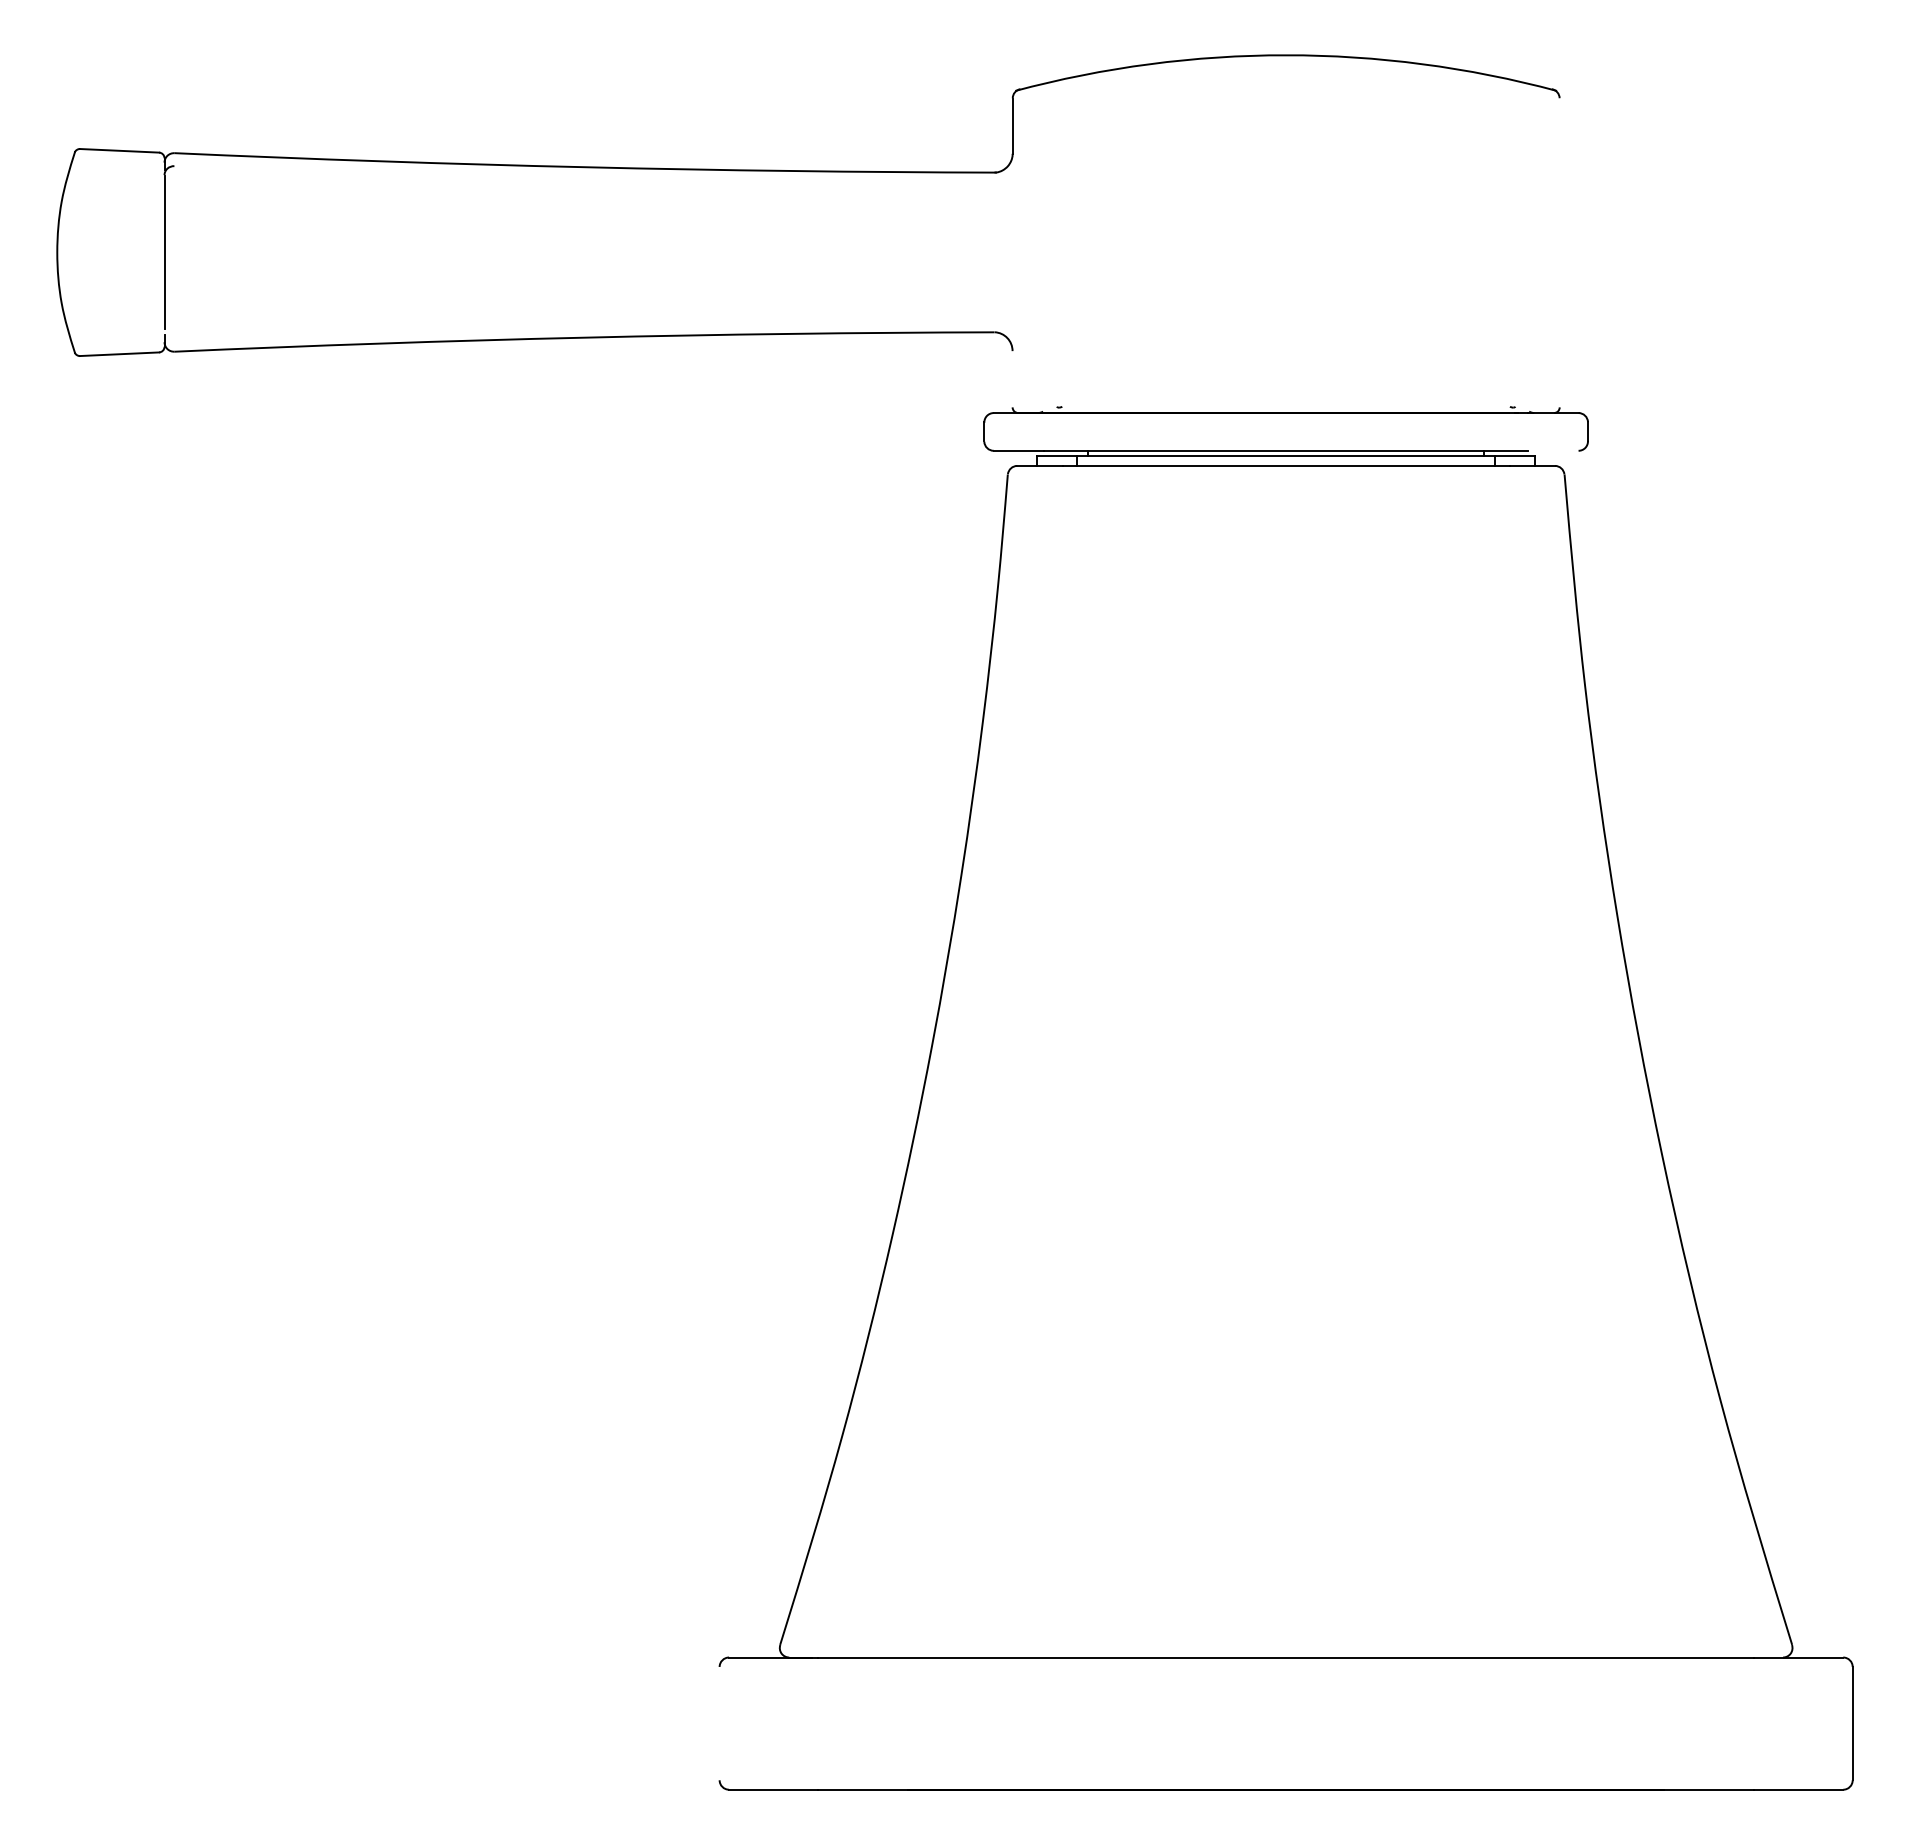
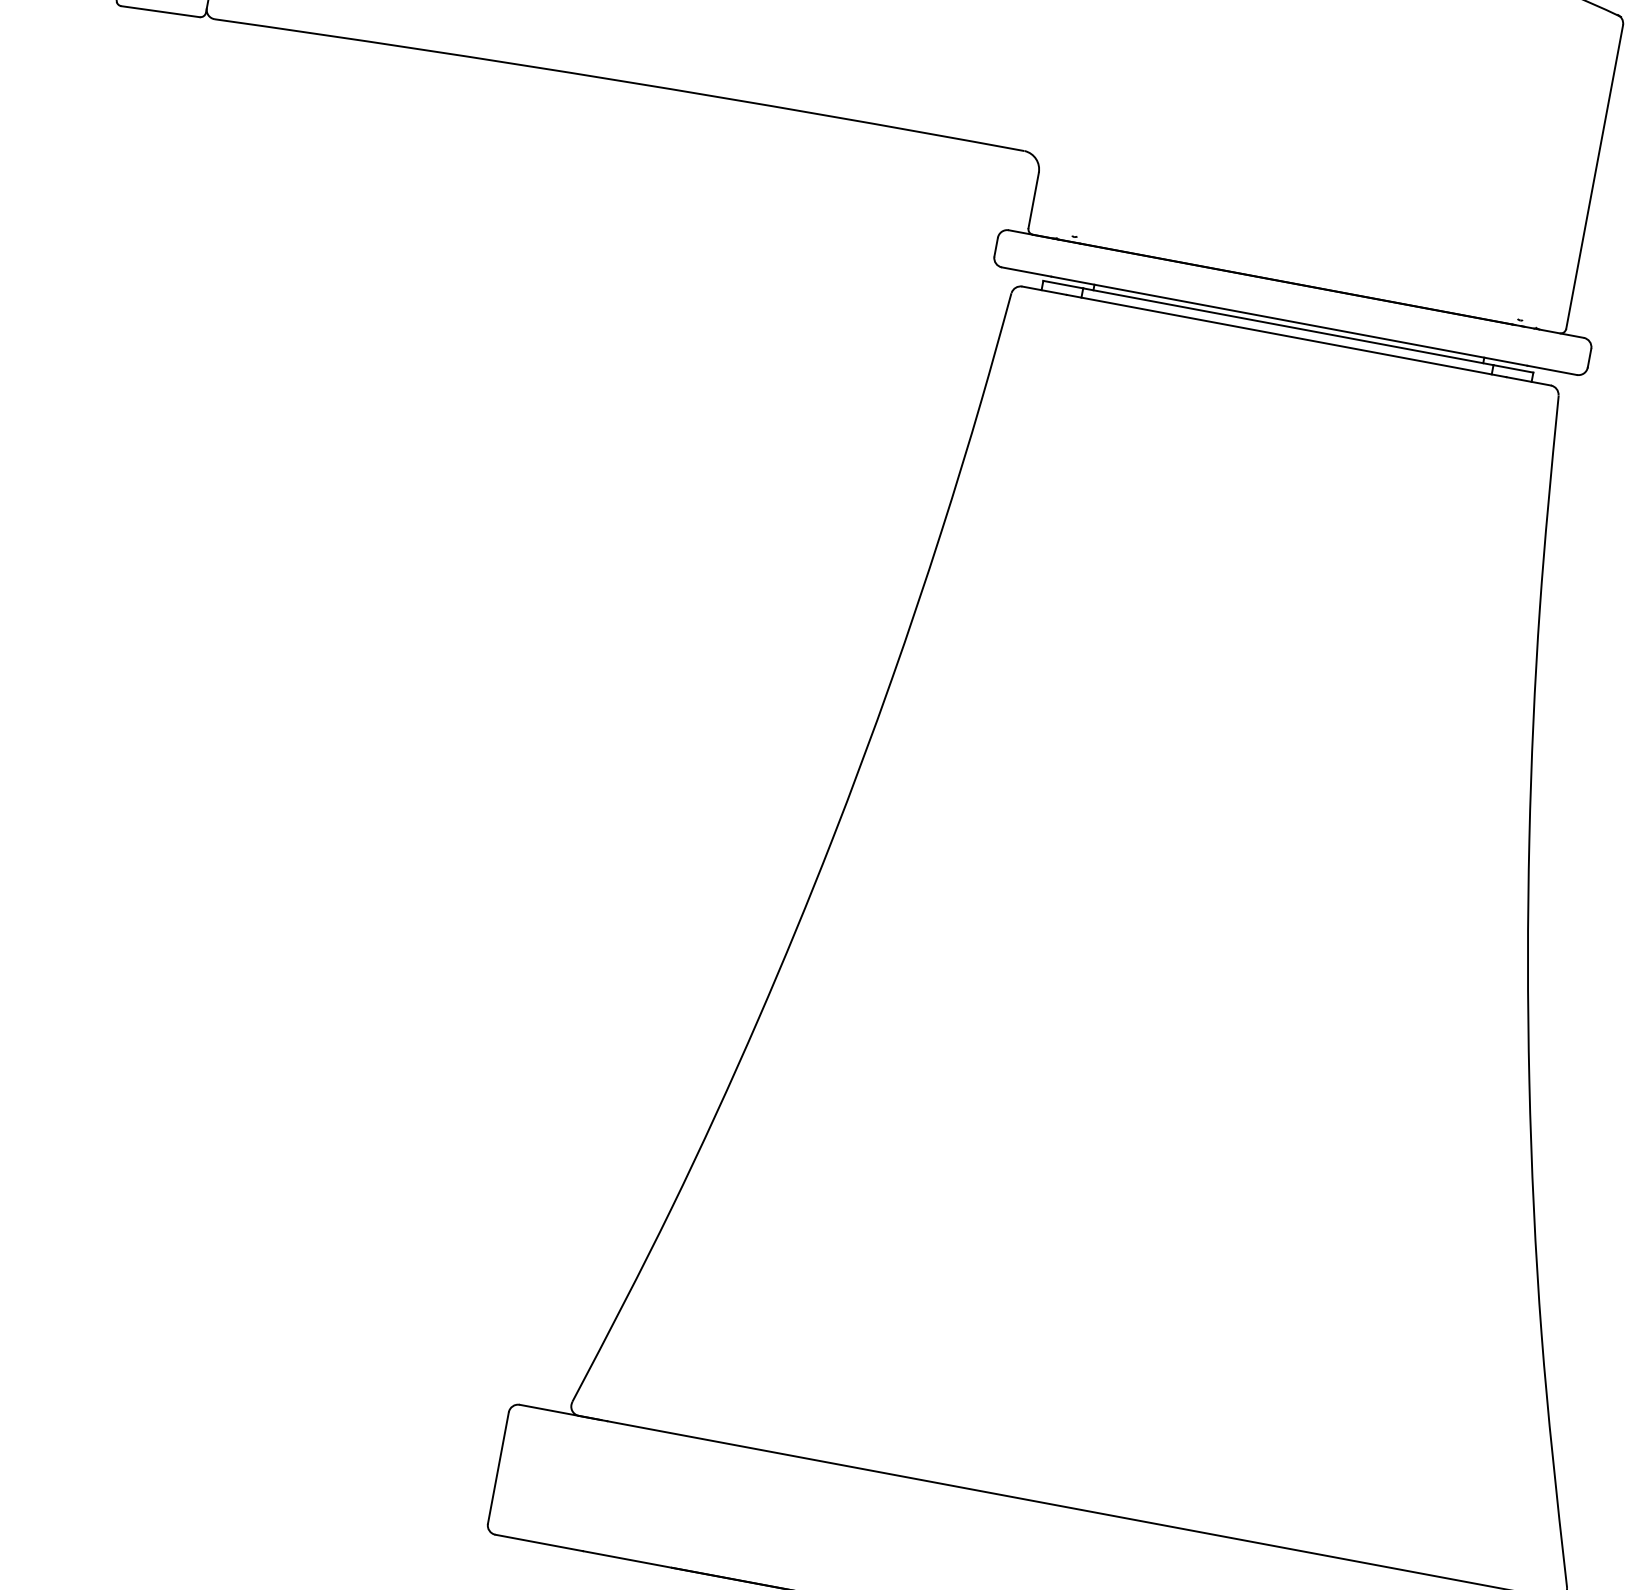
line: (1559, 252) -> (1594, 176), added
line: (1012, 379) -> (1033, 200), added
line: (1553, 450) -> (1552, 370), added
line: (719, 1723) -> (498, 1467), added

